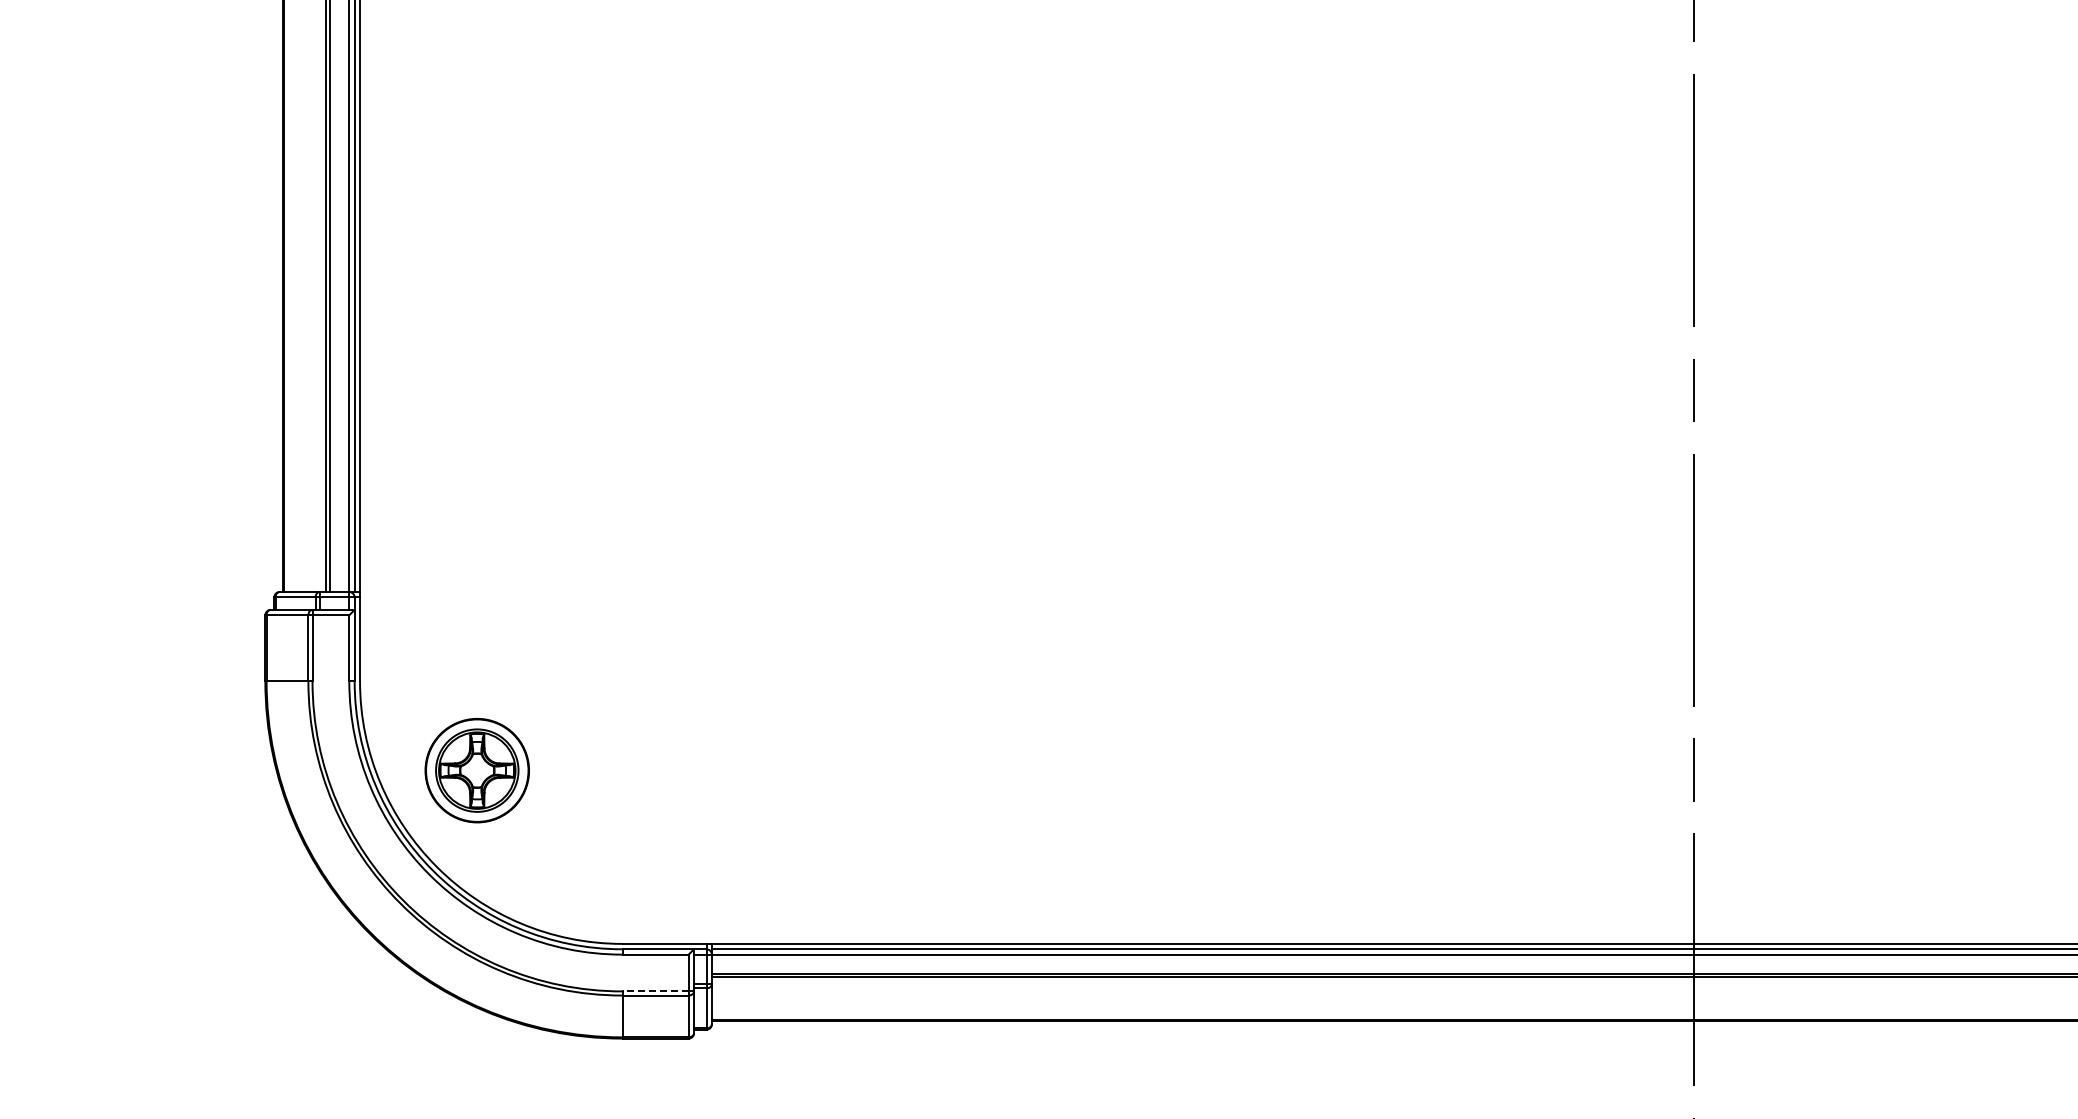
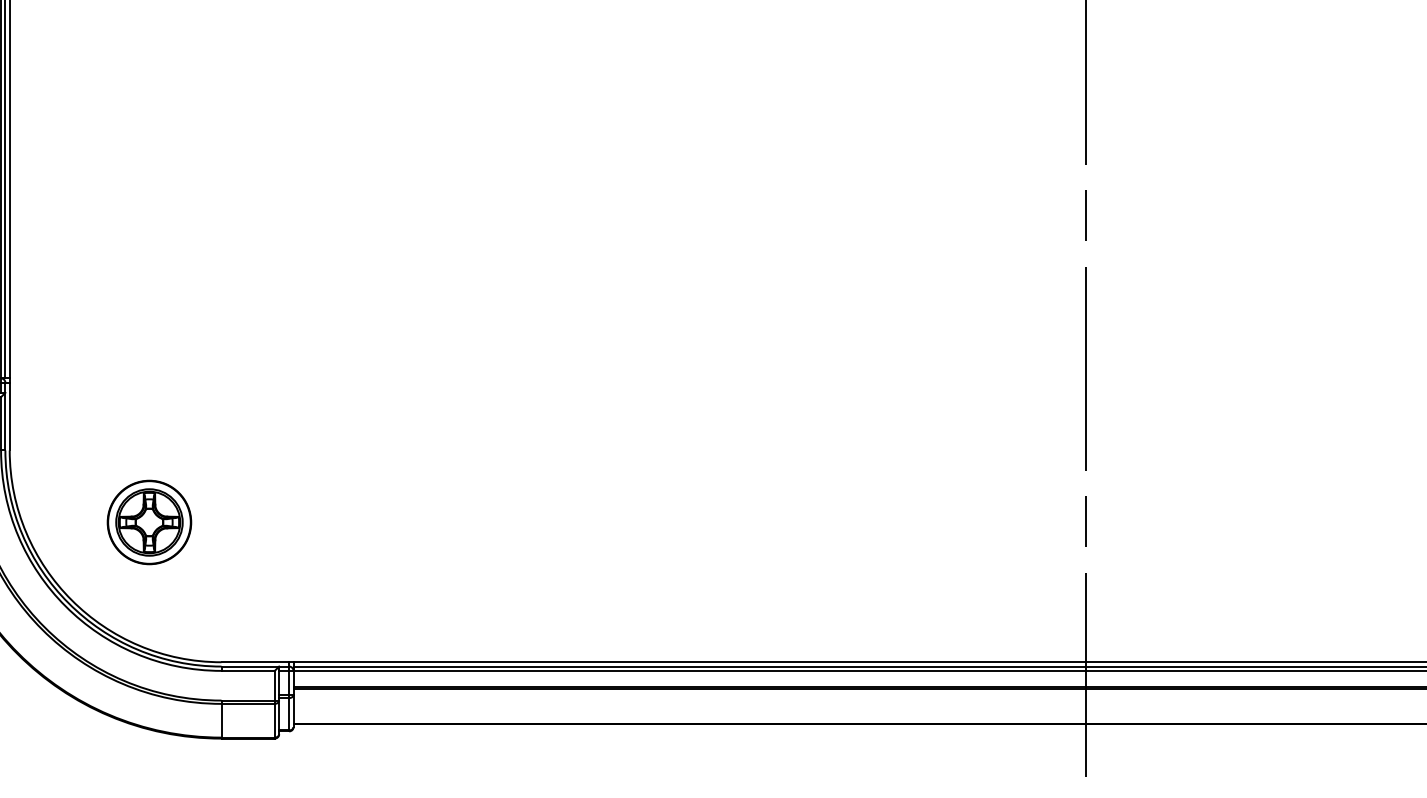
part: (476, 770) -> (148, 522), moved
line: (655, 991) -> (248, 700), dashed -> solid

